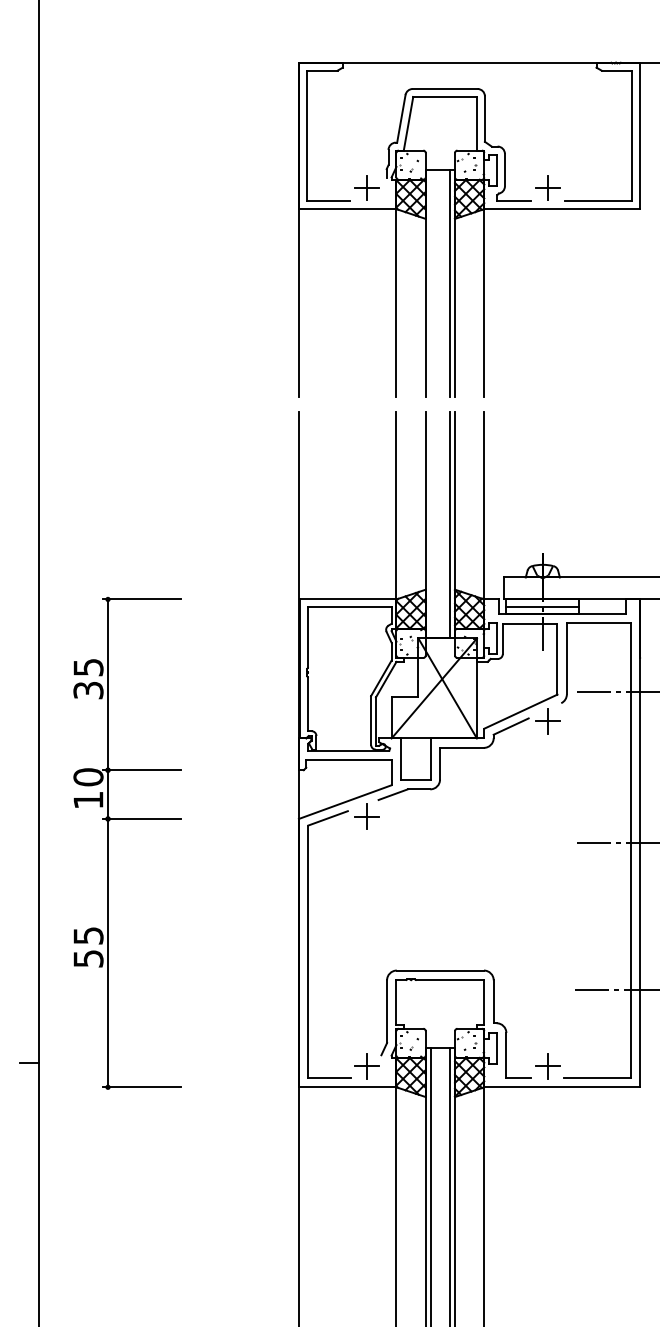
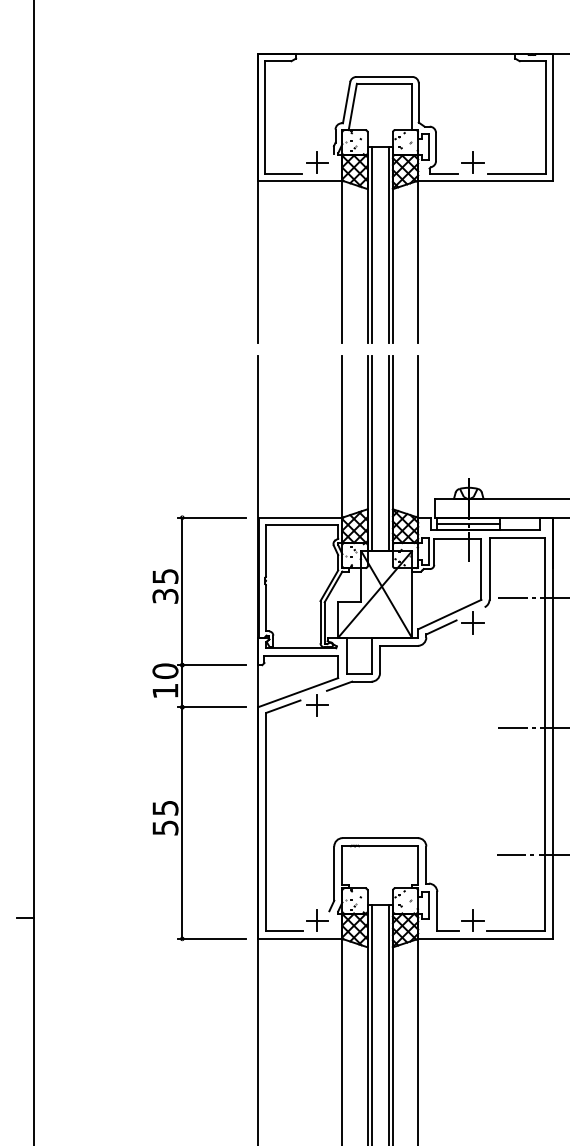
line: (430, 283) -> (371, 244), added
line: (430, 525) -> (371, 453), added
part: (108, 843) -> (182, 728), moved

